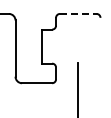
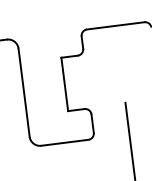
line: (78, 13) -> (115, 25), dashed -> solid

